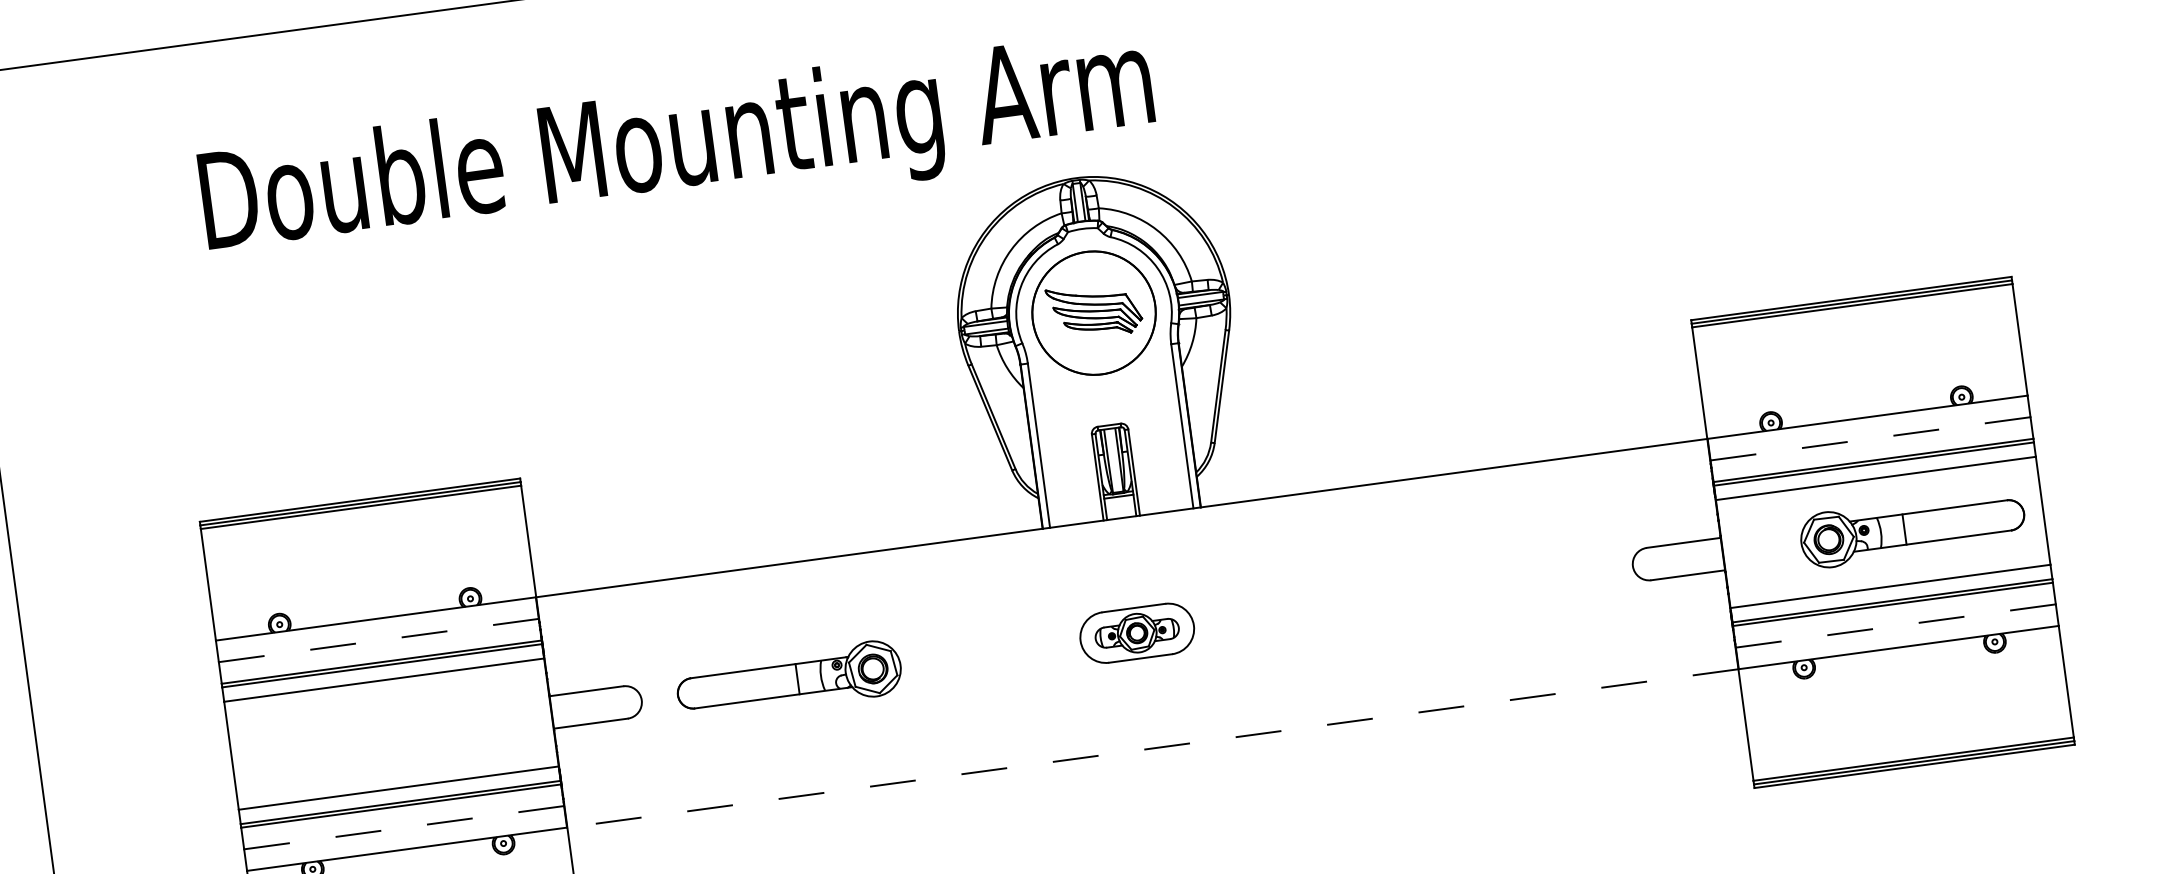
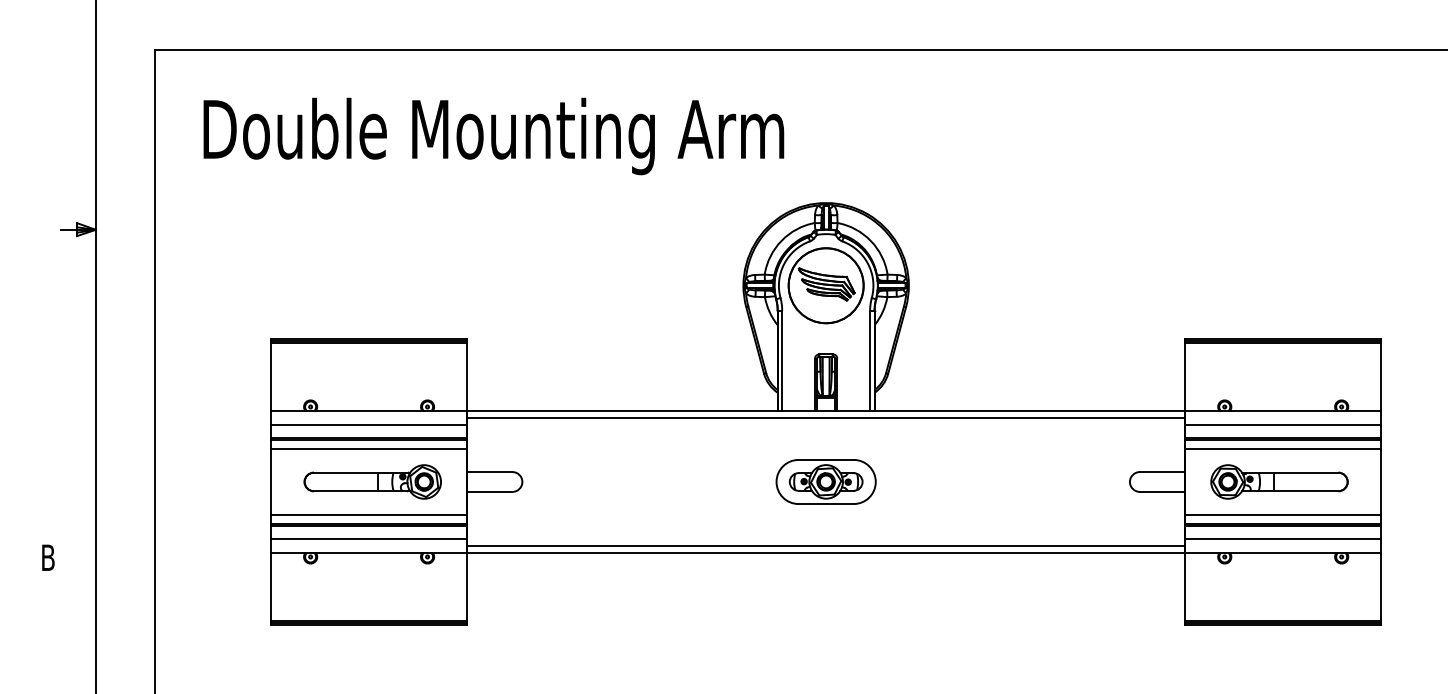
text: (677, 149) -> (493, 136), moved
line: (1869, 438) -> (1282, 424), dashed -> solid
part: (1912, 527) -> (1279, 481), moved
line: (1123, 529) -> (826, 418), added
line: (1894, 626) -> (1282, 539), dashed -> solid
part: (1136, 632) -> (825, 481), size x1.43
line: (377, 640) -> (368, 424), dashed -> solid
part: (788, 679) -> (372, 481), moved
line: (1151, 736) -> (826, 545), added
line: (1153, 748) -> (826, 552), dashed -> solid
line: (403, 828) -> (368, 539), dashed -> solid

